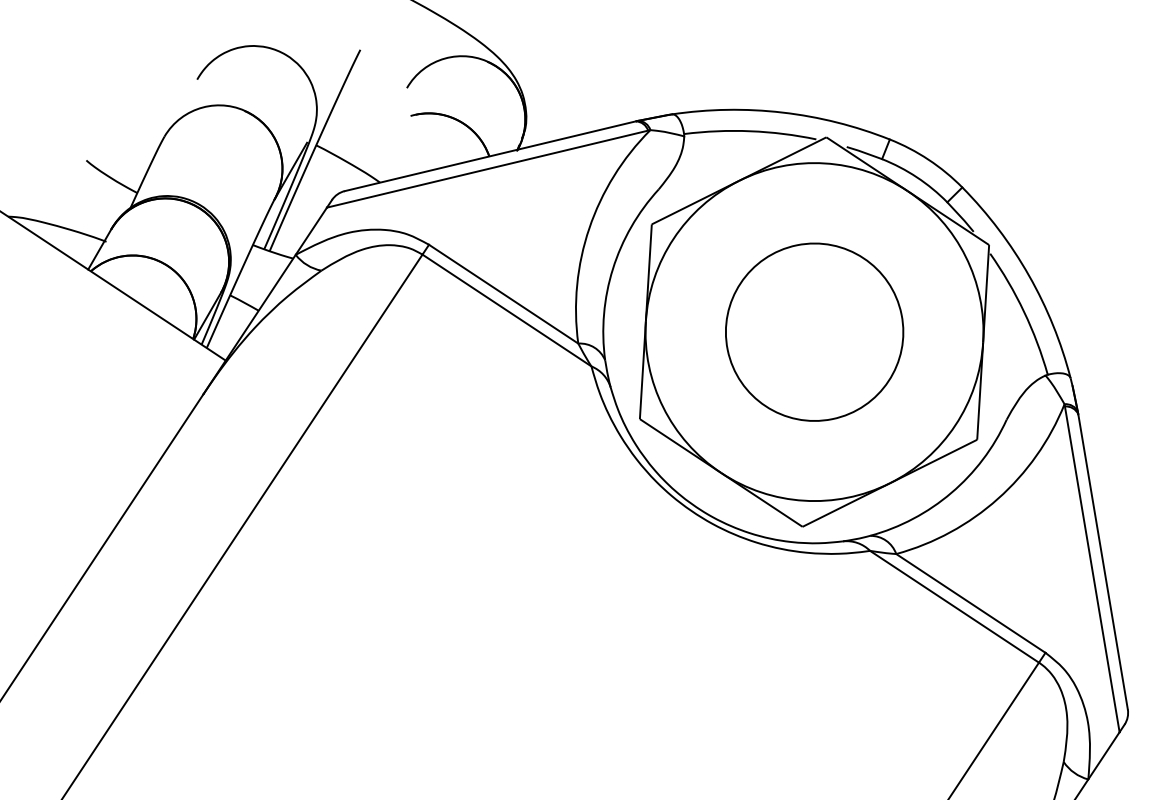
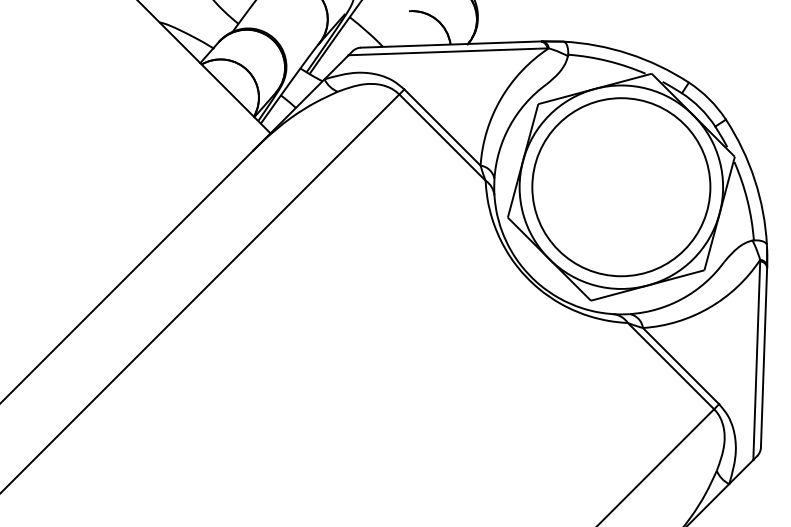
circle: (814, 332) -> (621, 187), size x1.67

